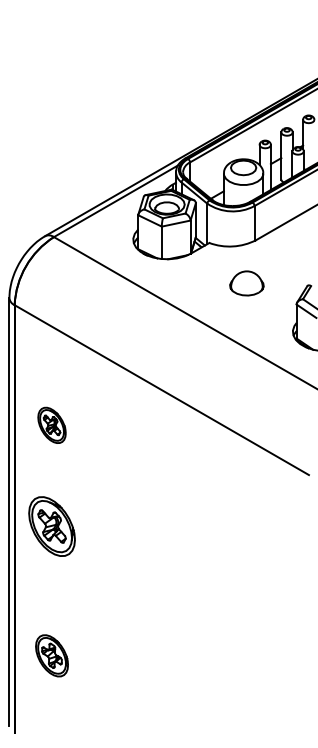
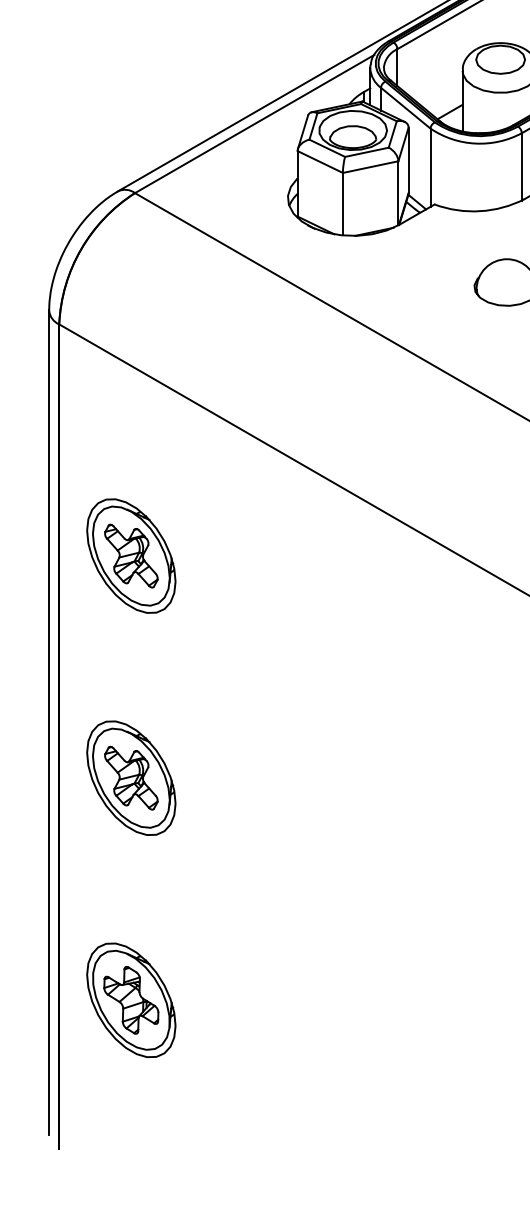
part: (51, 425) -> (130, 556), size x1.67
part: (51, 526) -> (130, 778), moved
part: (51, 655) -> (130, 999), size x1.43

